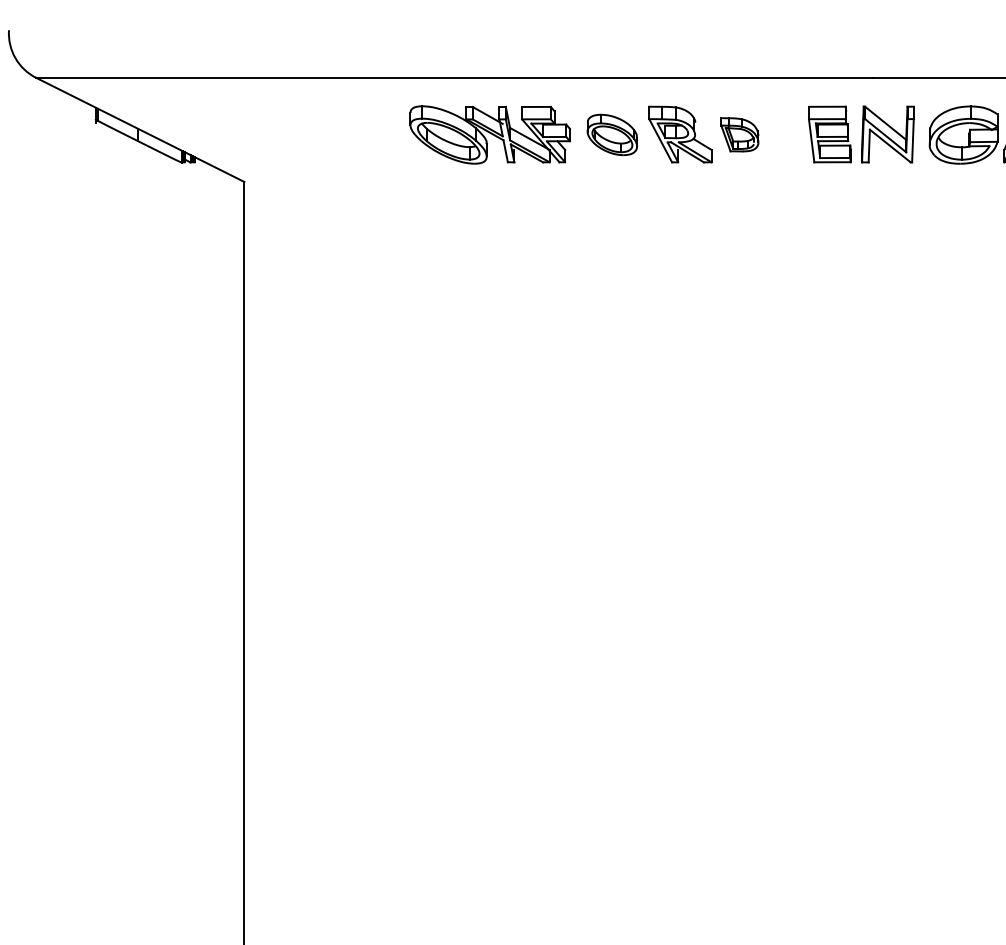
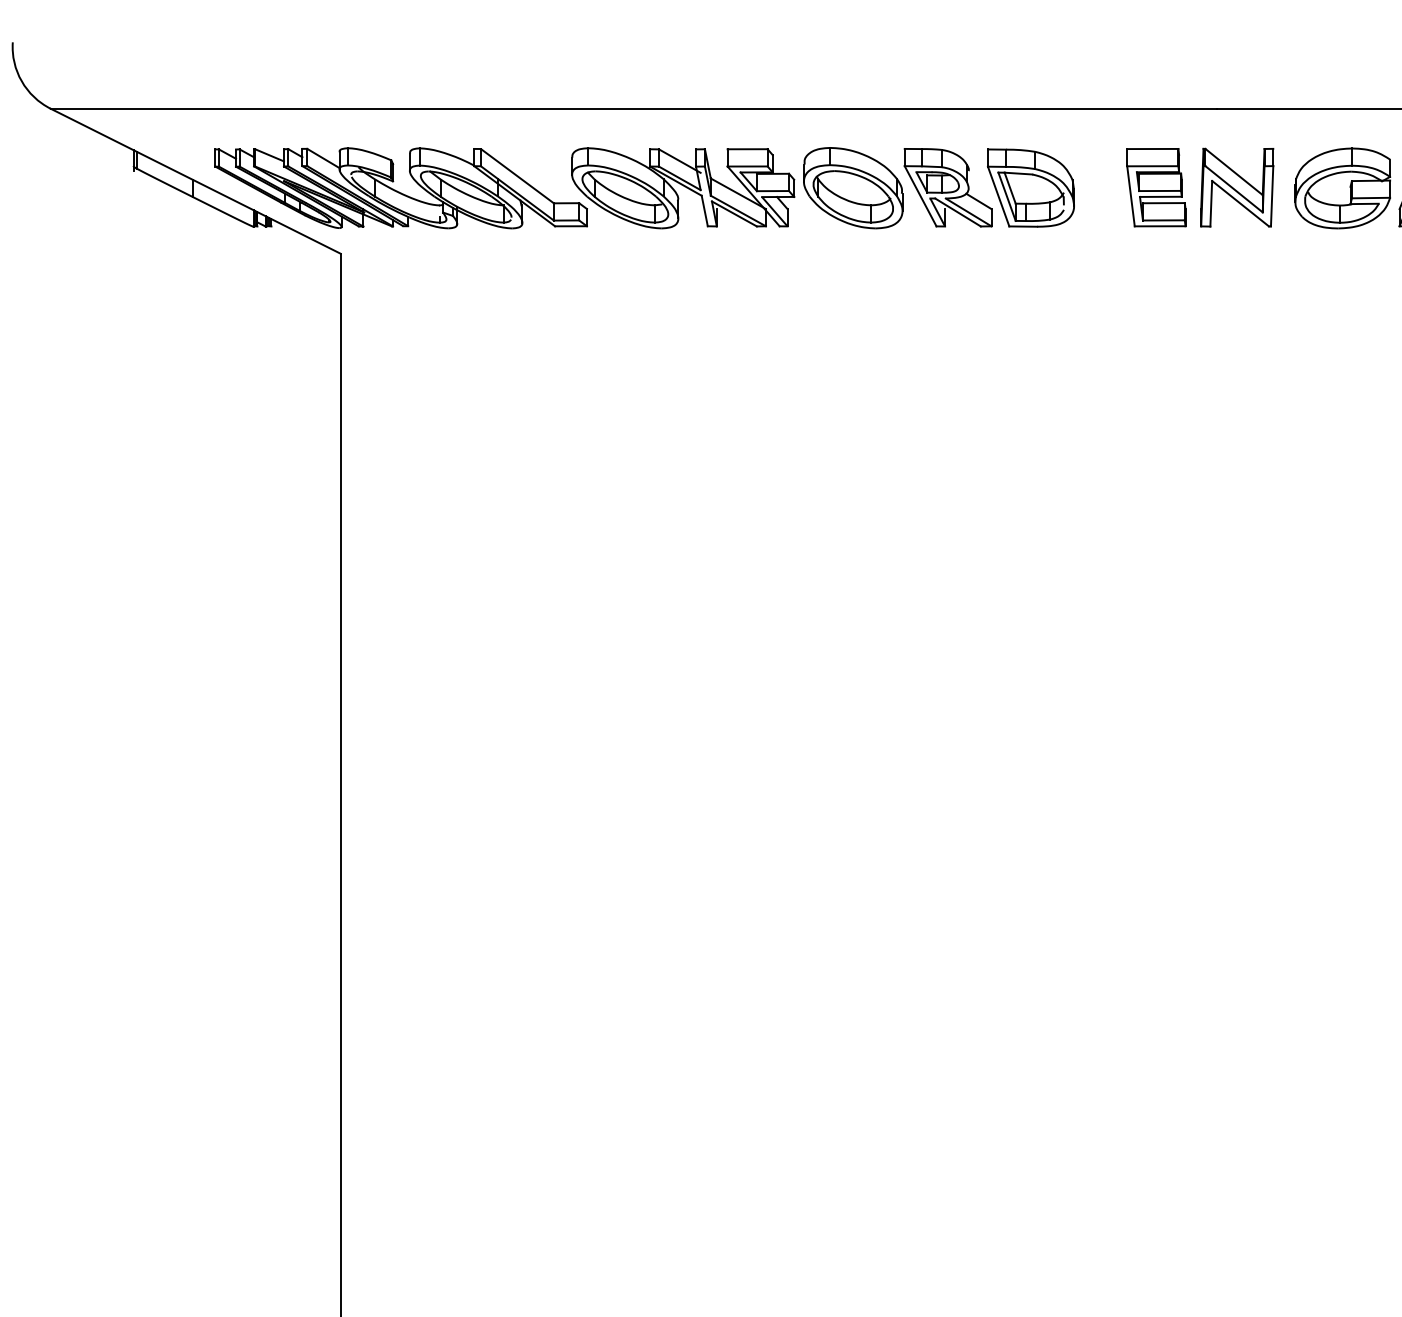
part: (739, 134) -> (1030, 187), size x1.67
part: (287, 135) -> (400, 188), added
part: (612, 135) -> (853, 188), size x1.43

